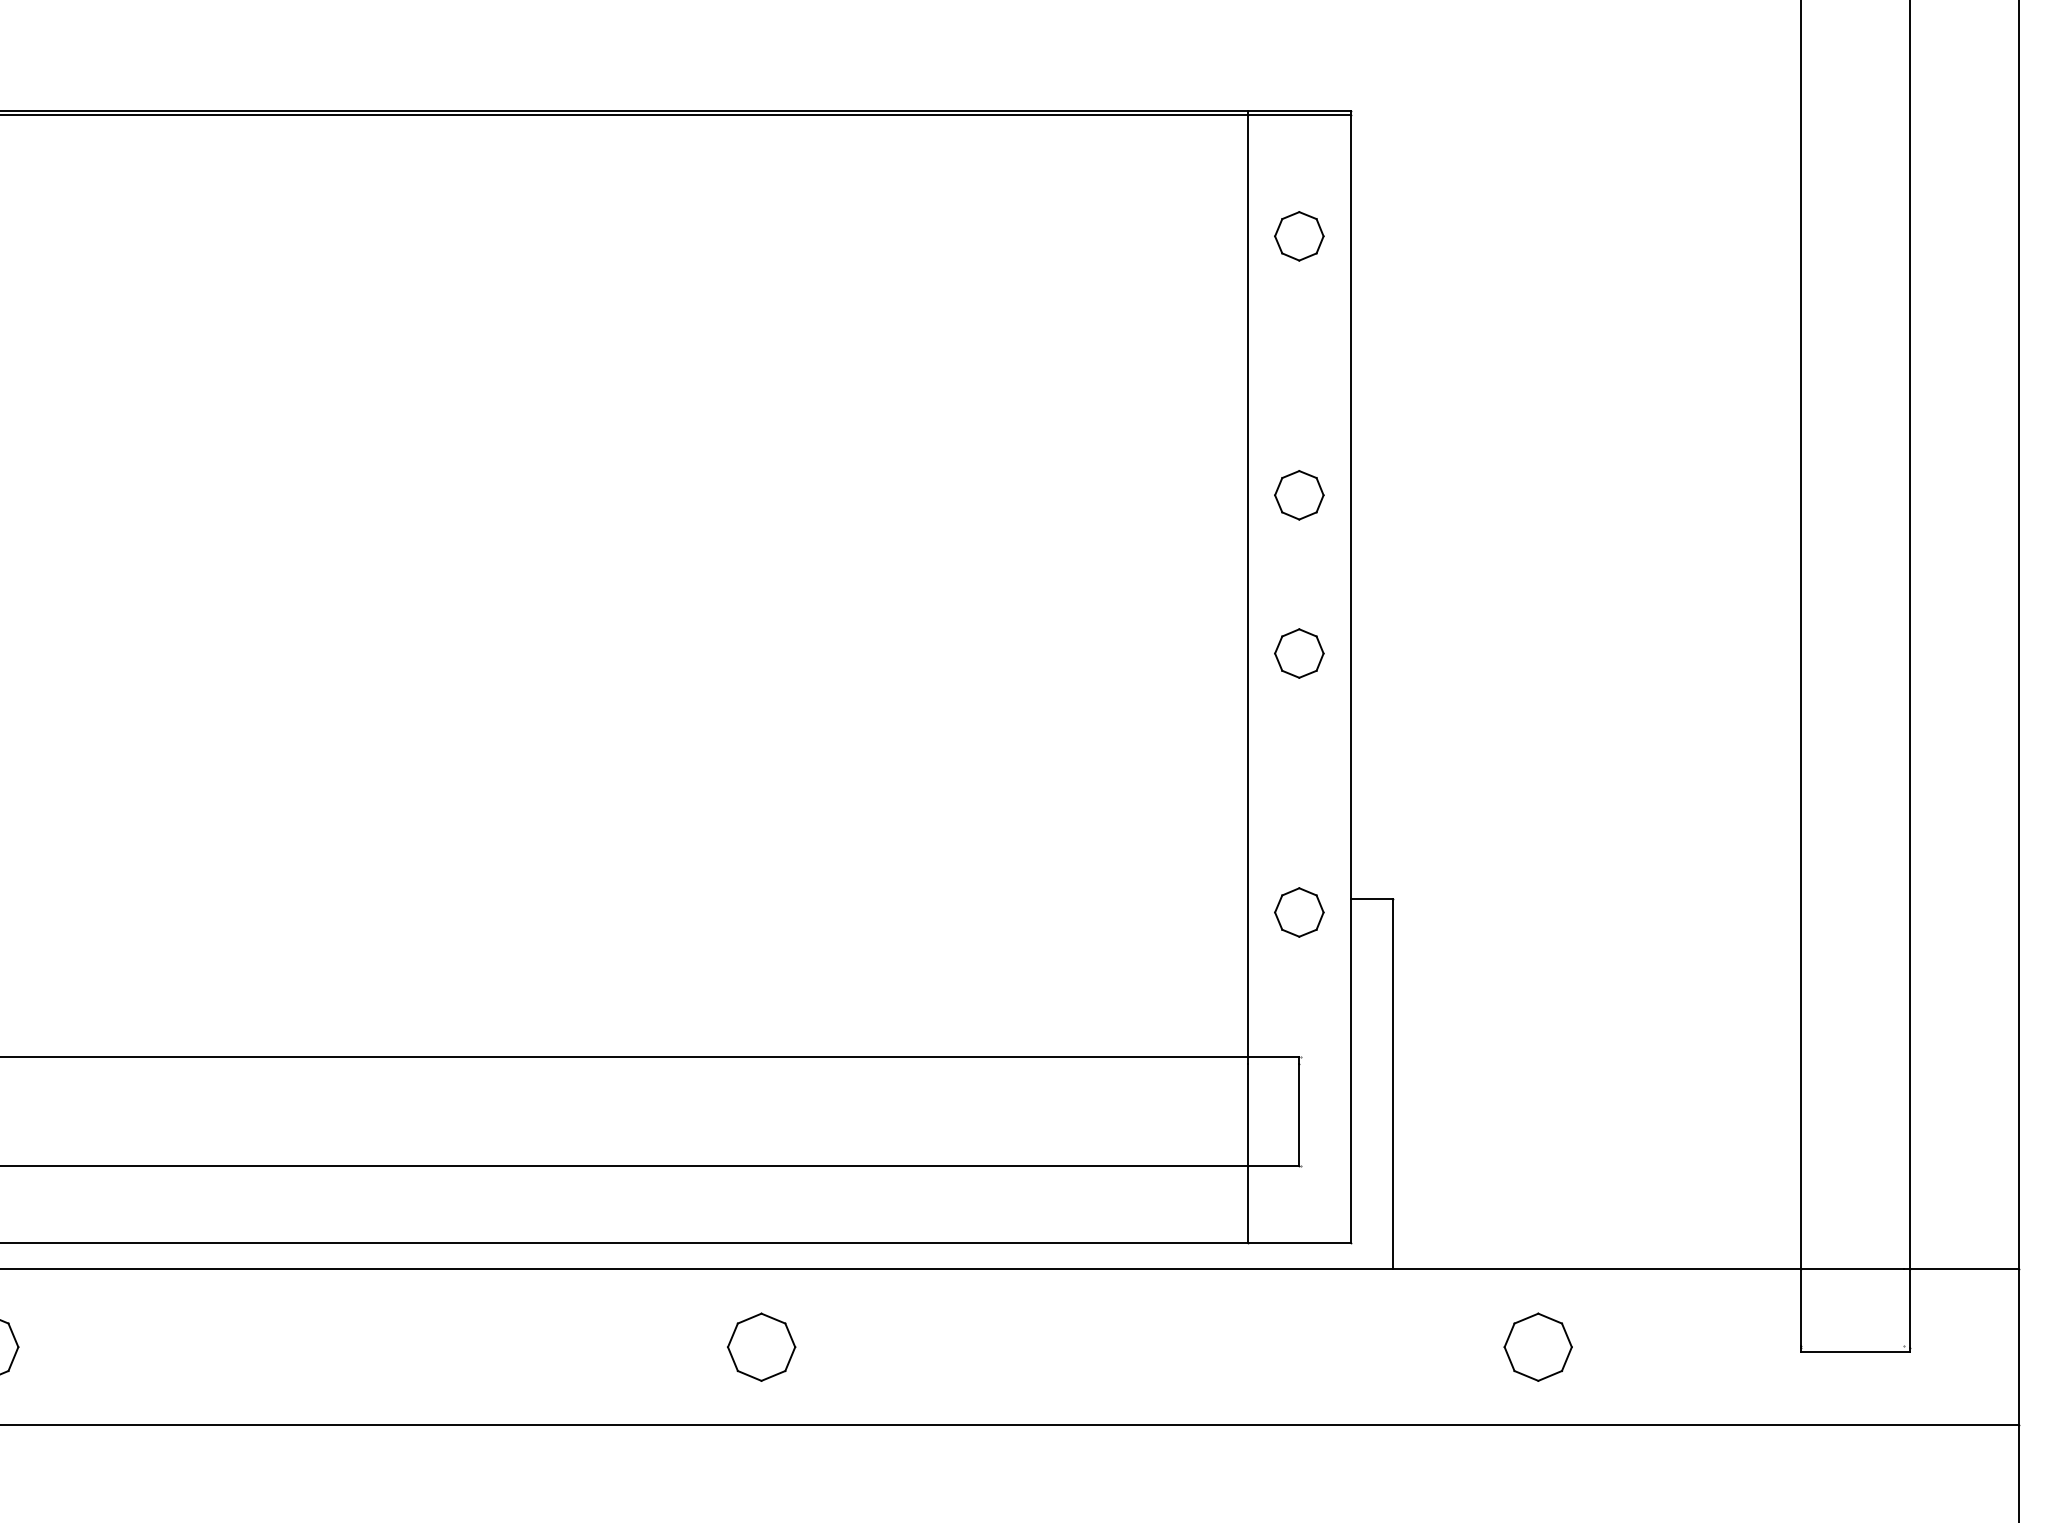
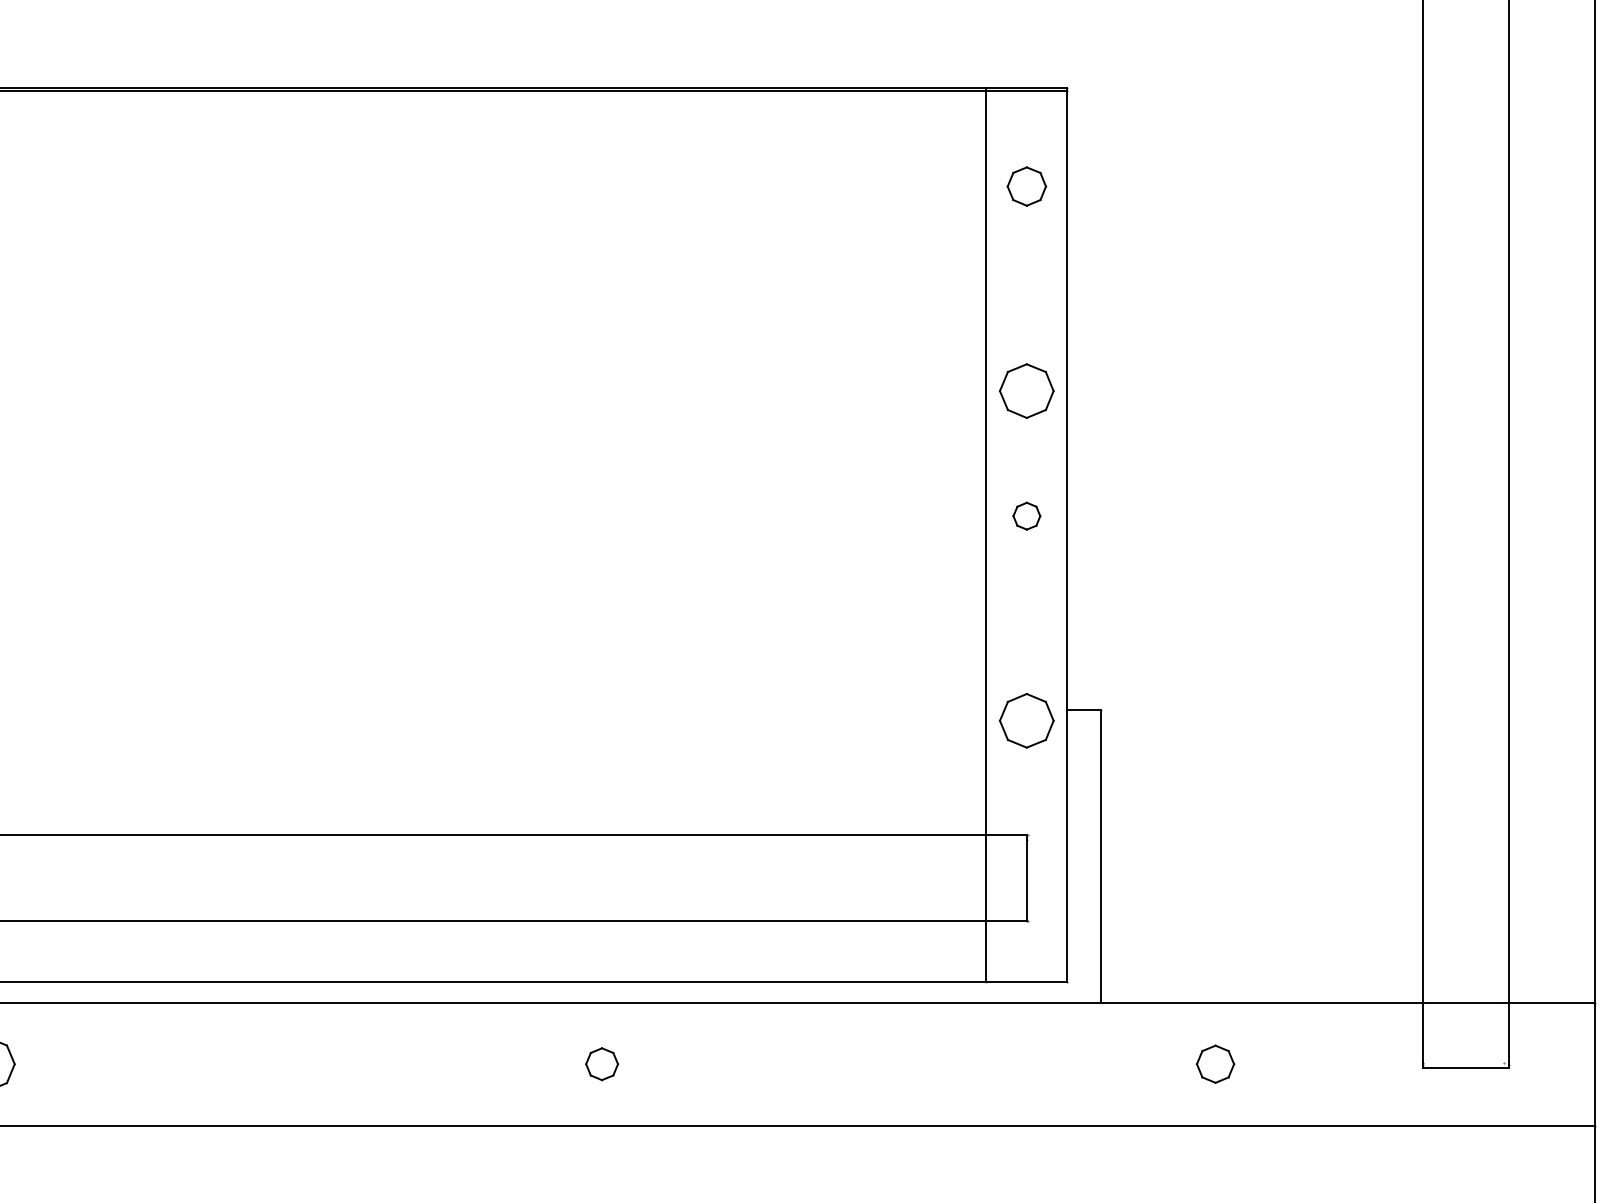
part: (1299, 495) -> (1026, 391), size x1.4
part: (1299, 653) -> (1026, 516), size x0.7
part: (1299, 912) -> (1026, 720), size x1.4
part: (761, 1346) -> (601, 1063), size x0.6
part: (1537, 1346) -> (1215, 1063), size x0.7

